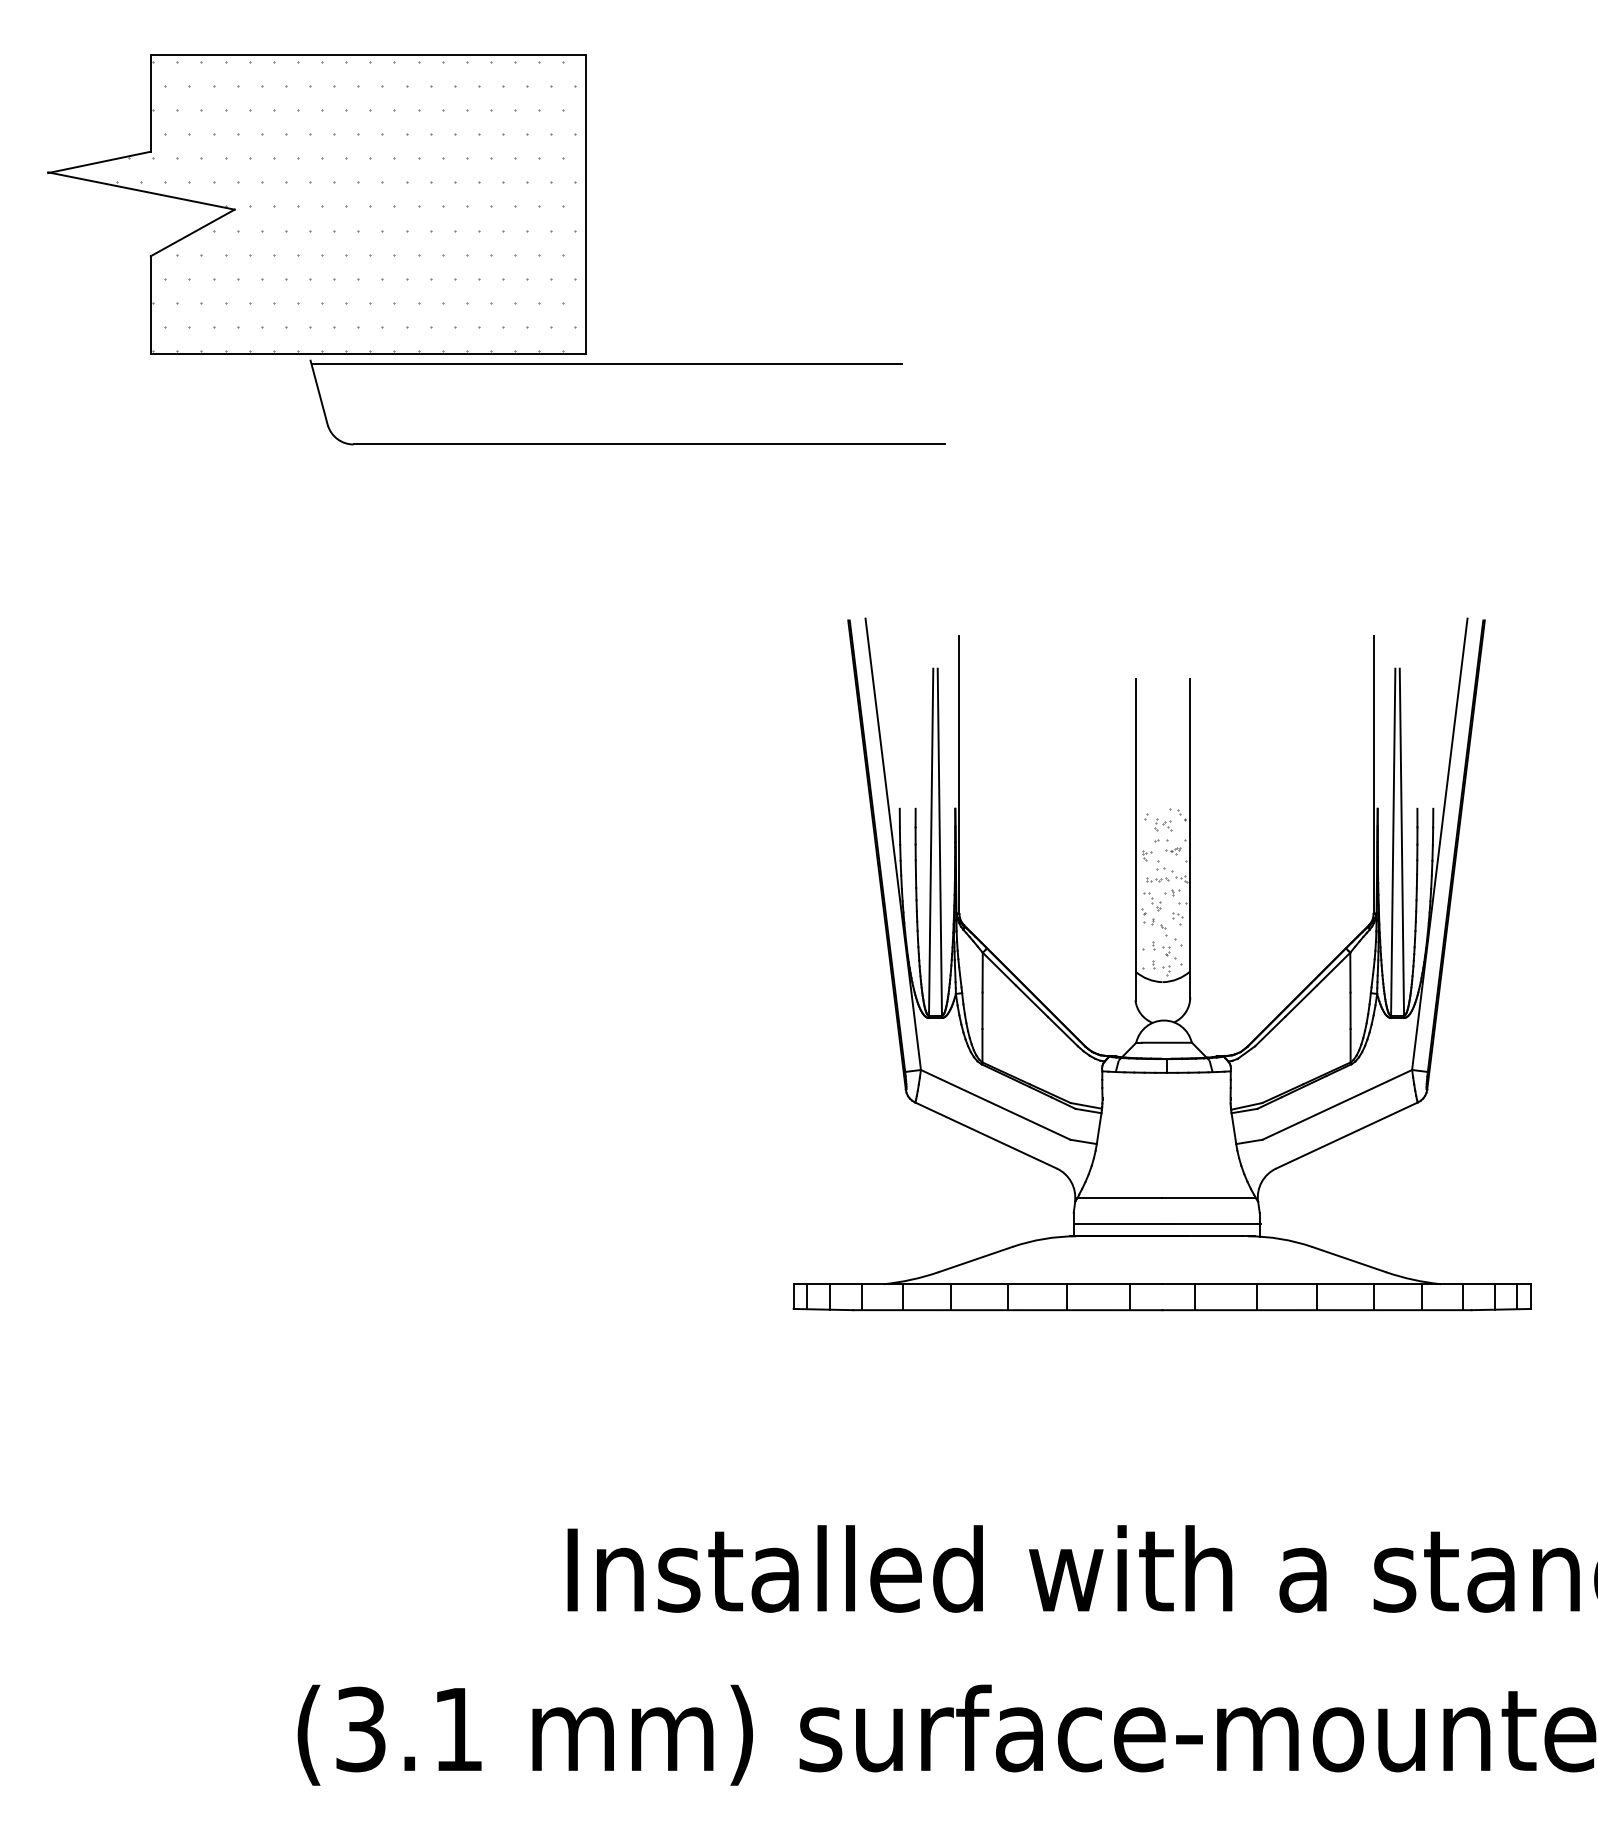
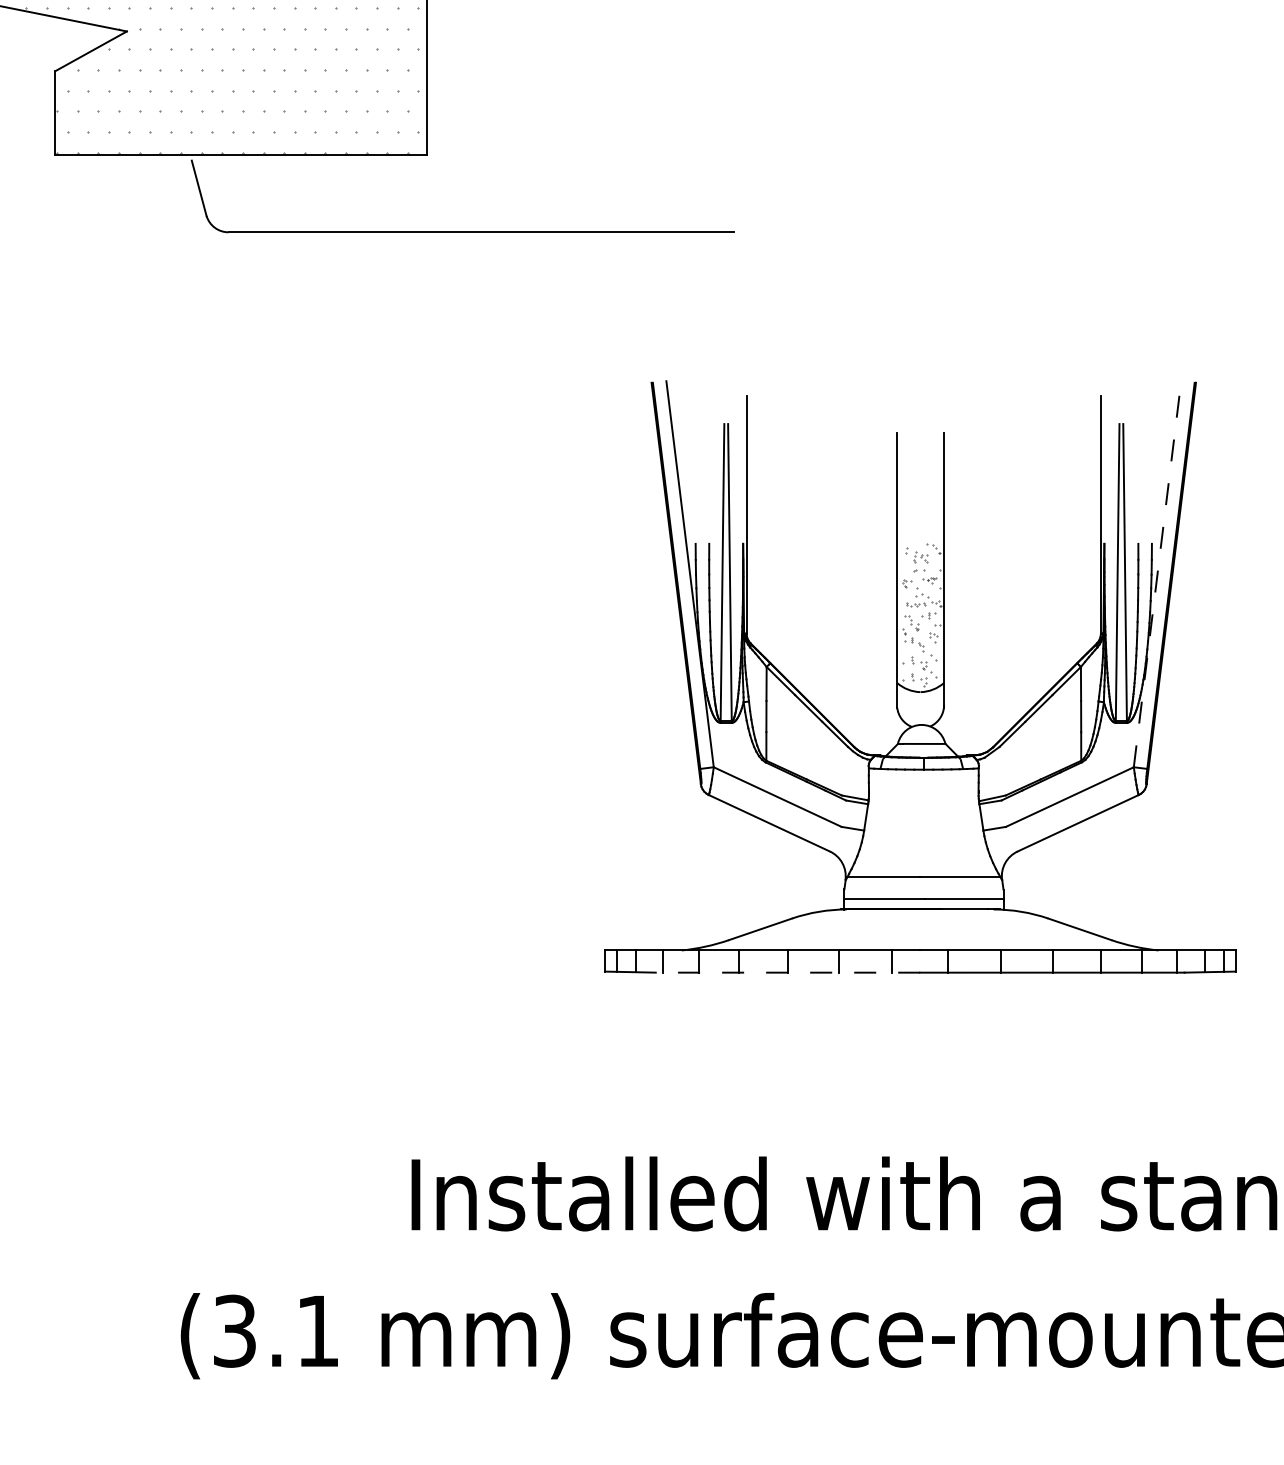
line: (606, 364) -> (444, 163), removed
line: (1439, 843) -> (1157, 573), solid -> dashed
line: (1007, 1310) -> (787, 972), solid -> dashed

